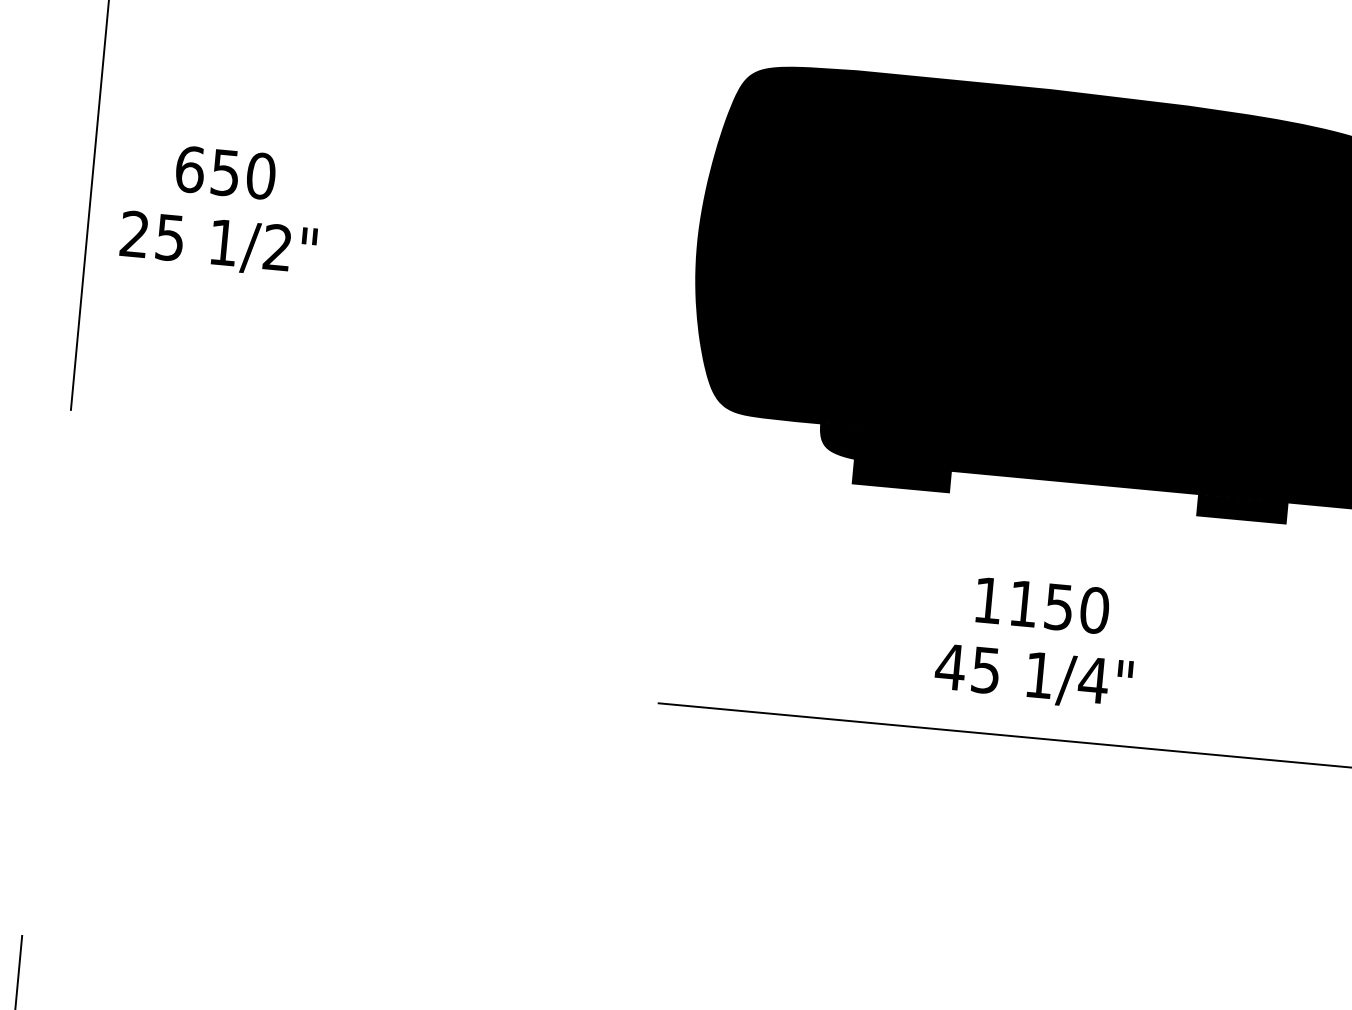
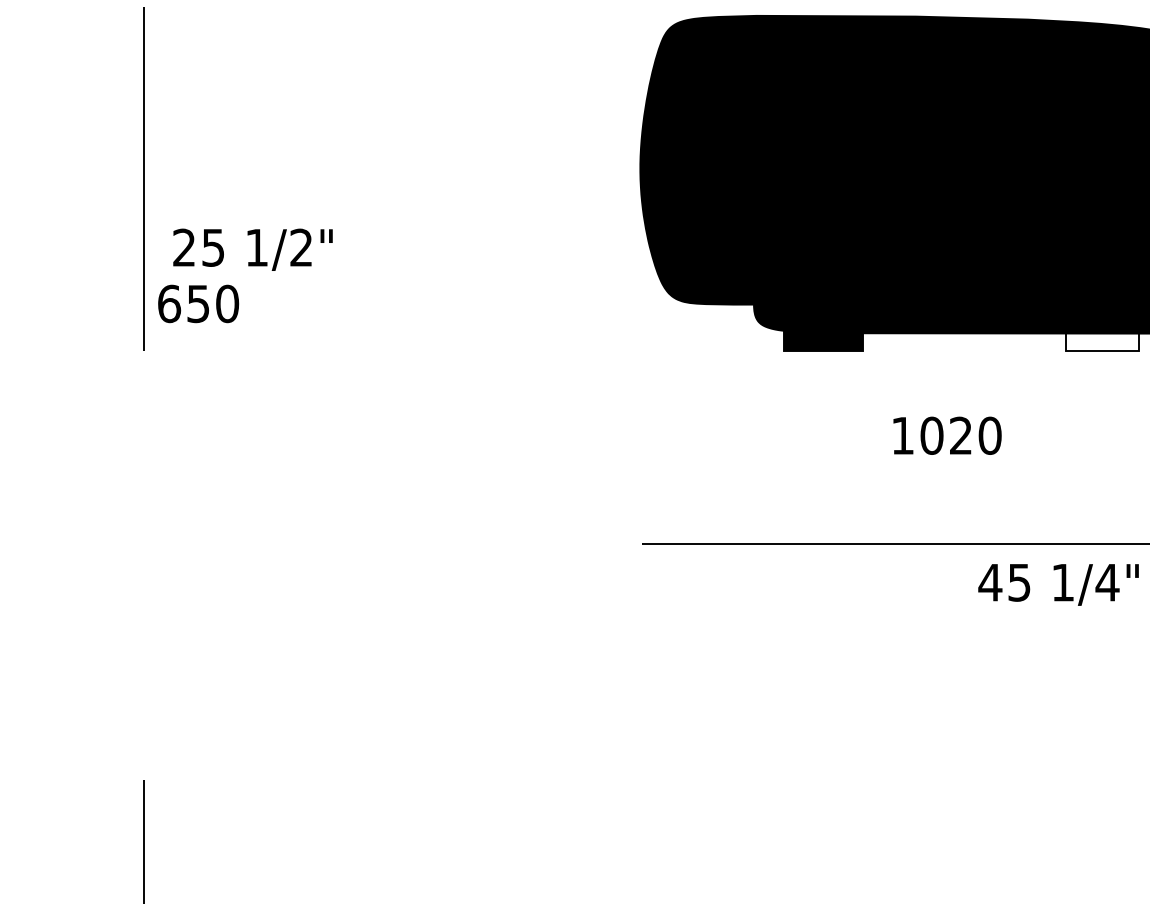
text: (225, 172) -> (198, 303), moved
text: (217, 244) -> (252, 249), moved
fill: (1242, 507) -> (1102, 341), removed
text: (1040, 604) -> (945, 435), 1150 -> 1020
text: (1033, 677) -> (1058, 584), moved

